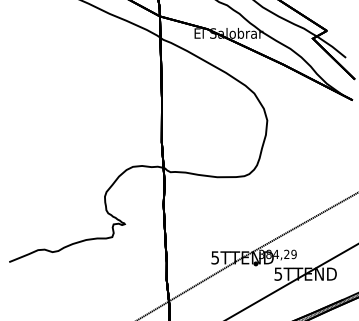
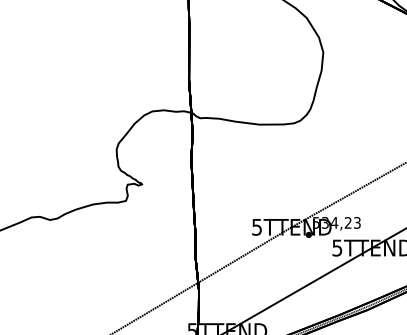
text: (277, 253) -> (336, 221), 384,29 -> 534,23

